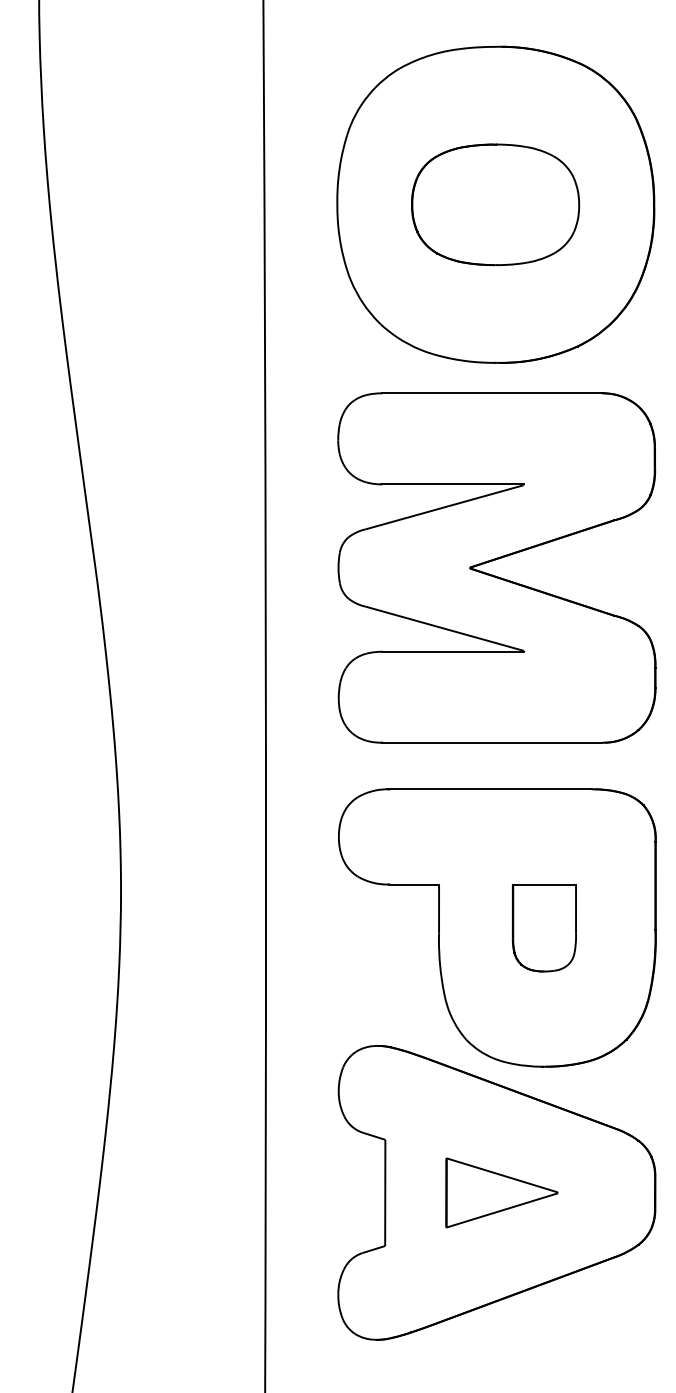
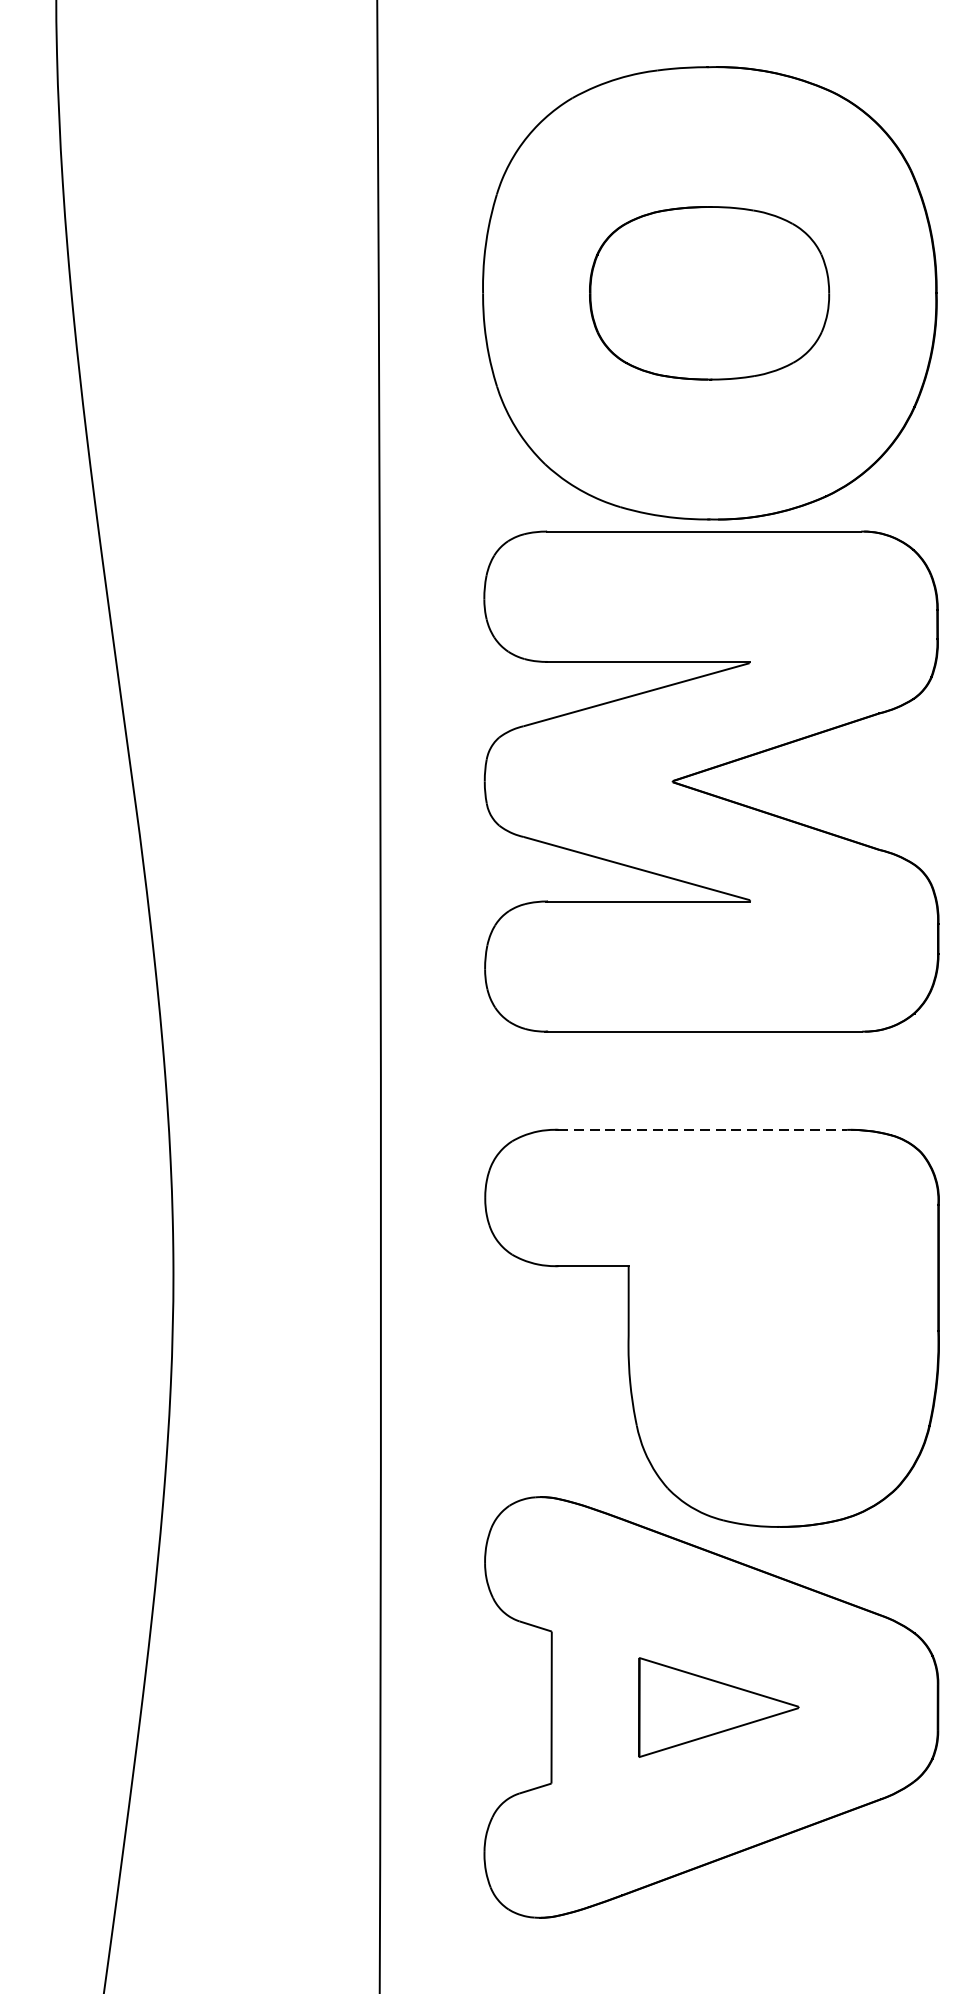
part: (495, 560) -> (709, 770), moved
line: (490, 789) -> (702, 1130), solid -> dashed
part: (543, 928) -> (778, 1329), removed

